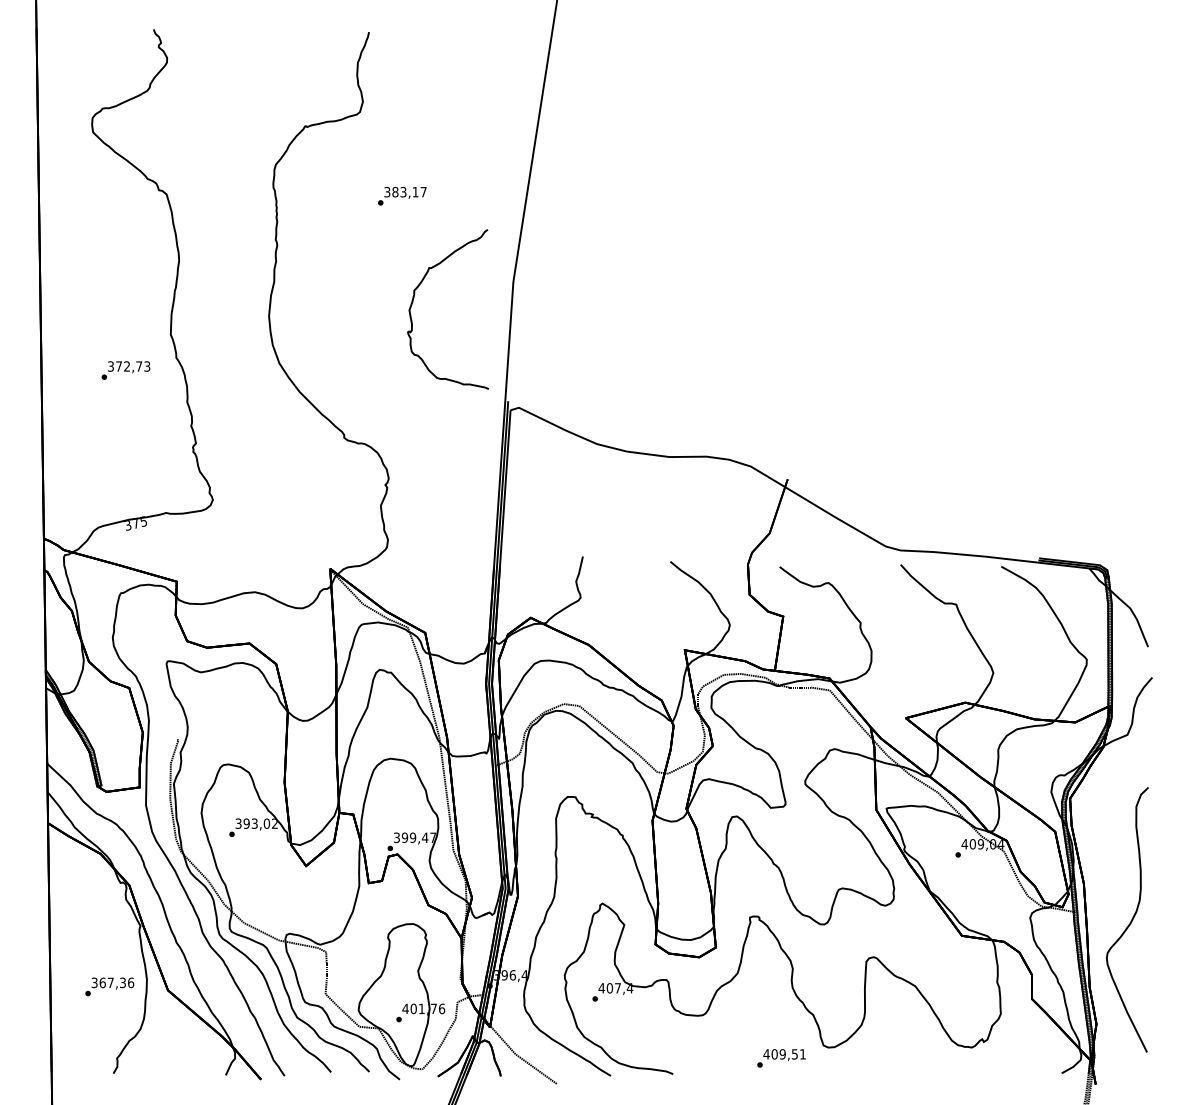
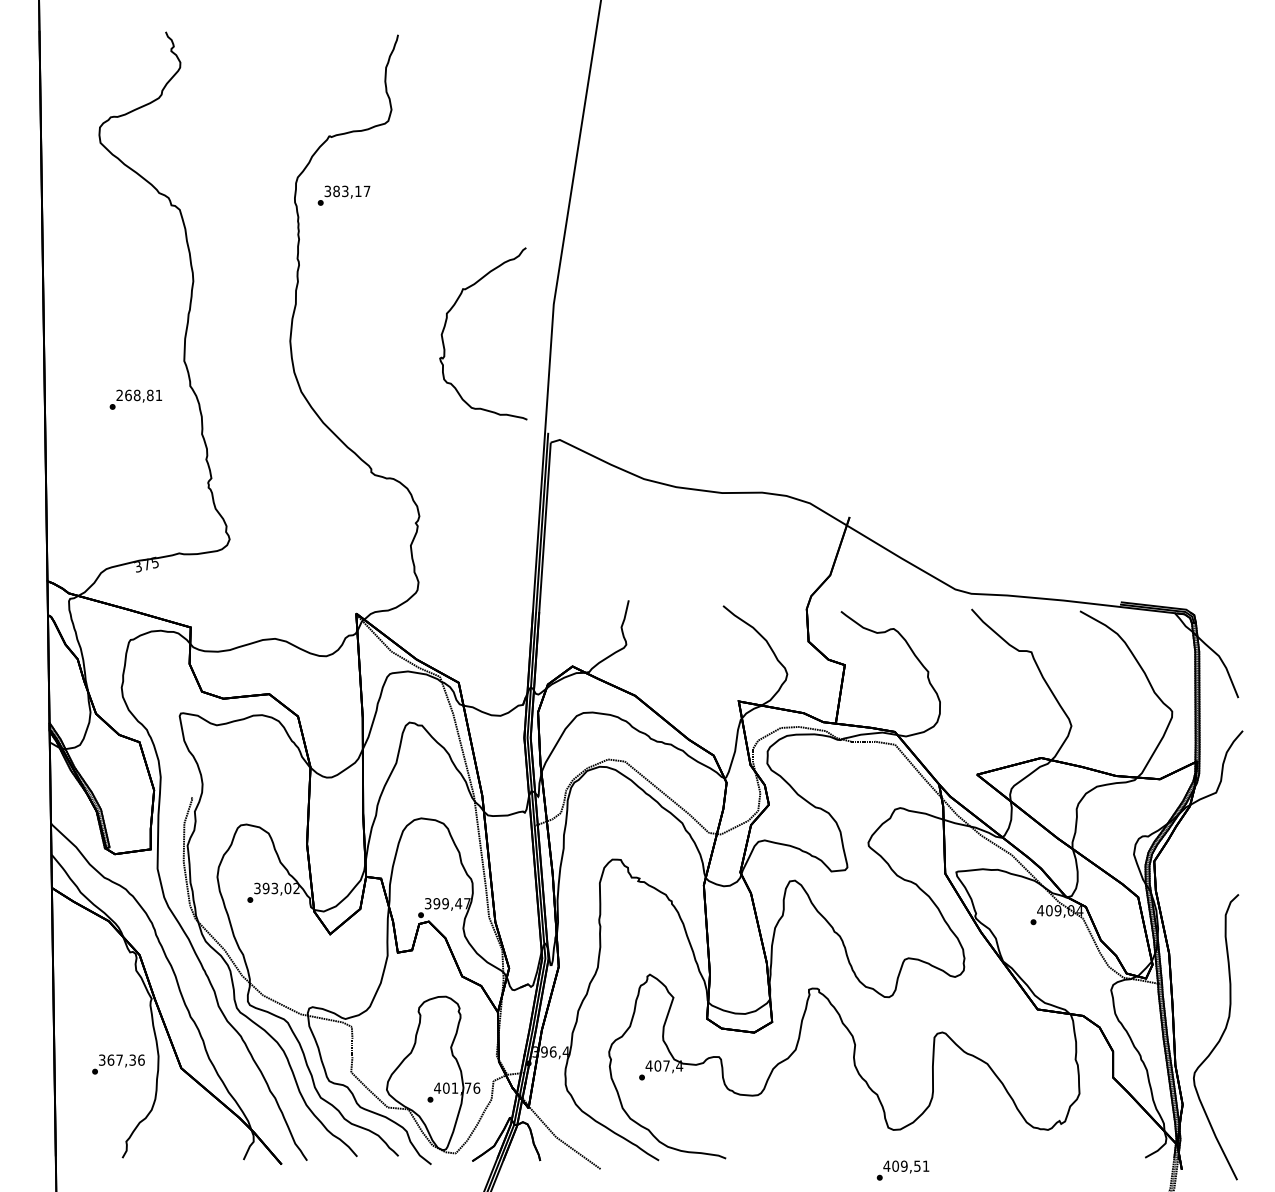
text: (401, 195) -> (343, 195), moved
text: (129, 366) -> (139, 395), 372,73 -> 268,81
curve: (1130, 921) -> (1219, 1038), moved
text: (781, 1058) -> (902, 1170), moved

